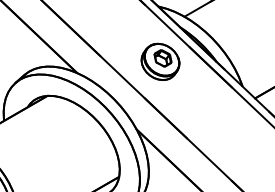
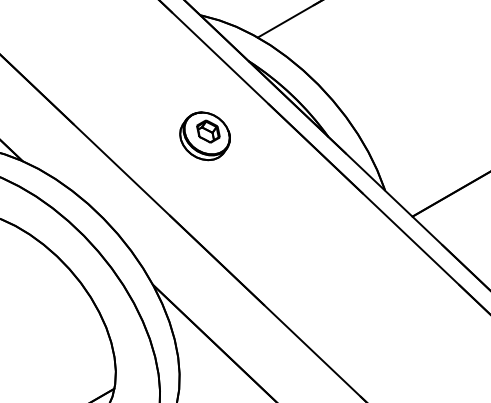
part: (160, 61) -> (205, 135), size x0.6

